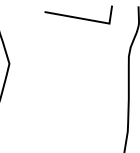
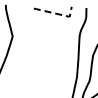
line: (89, 20) -> (58, 14), solid -> dashed

